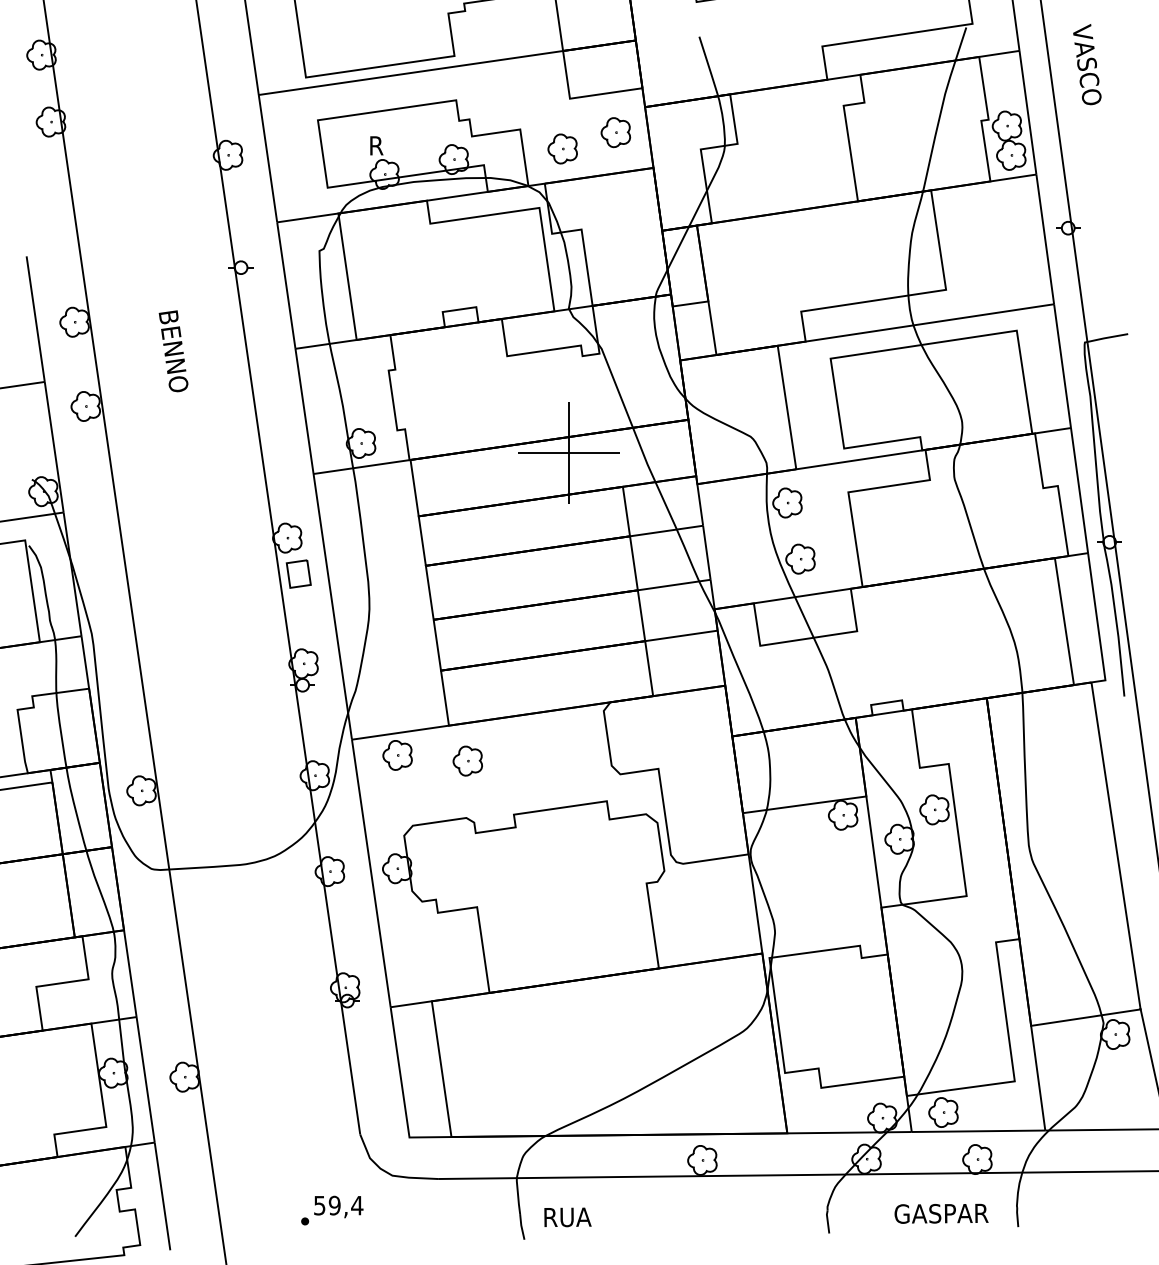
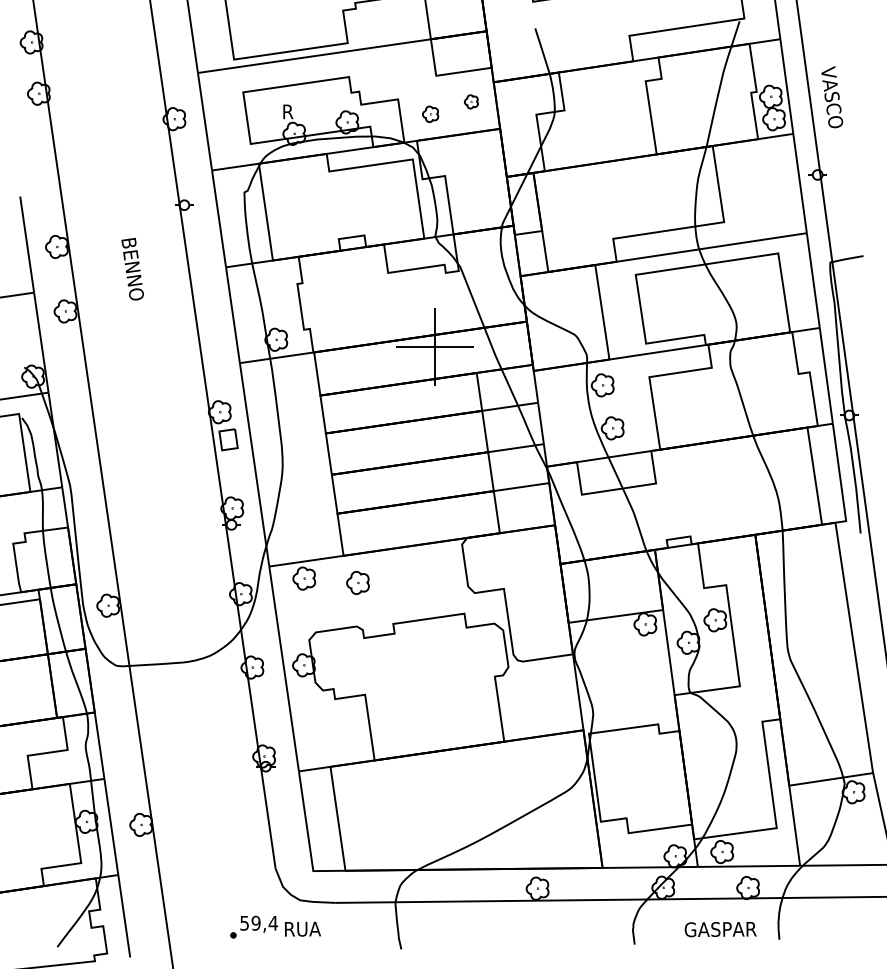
text: (1087, 64) -> (832, 97), moved
part: (615, 132) -> (471, 101), size x0.6
part: (562, 148) -> (430, 113), size x0.7
text: (567, 1217) -> (302, 929), moved

